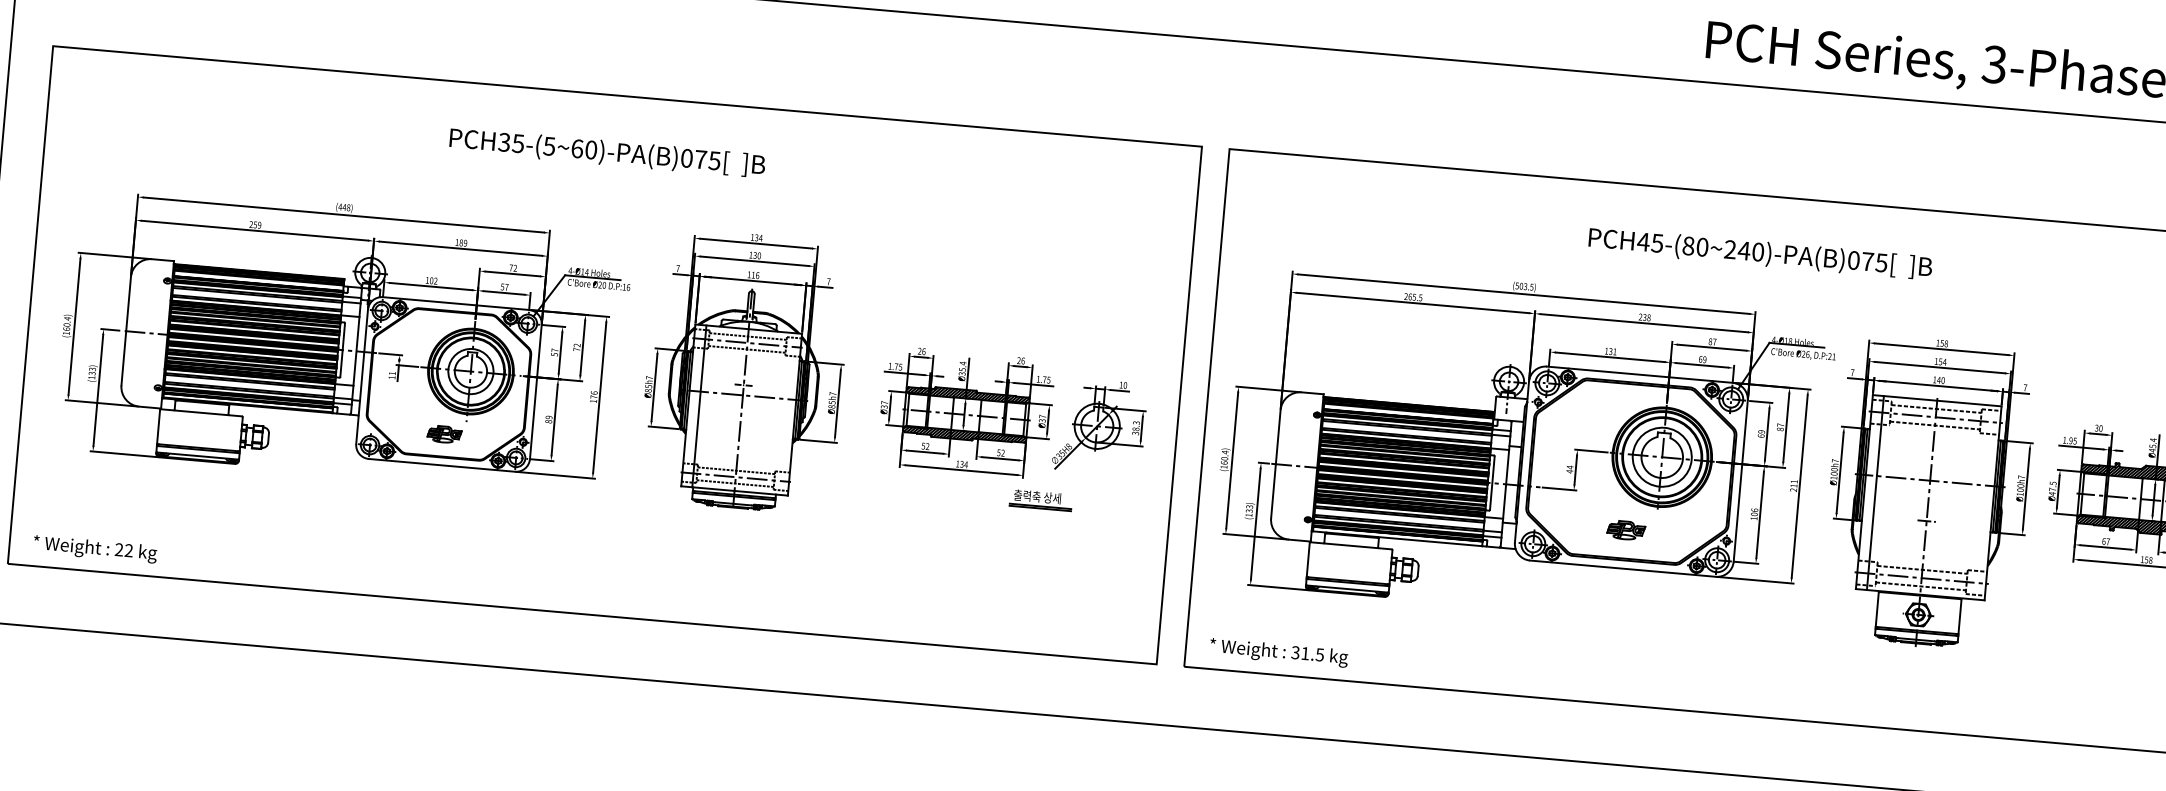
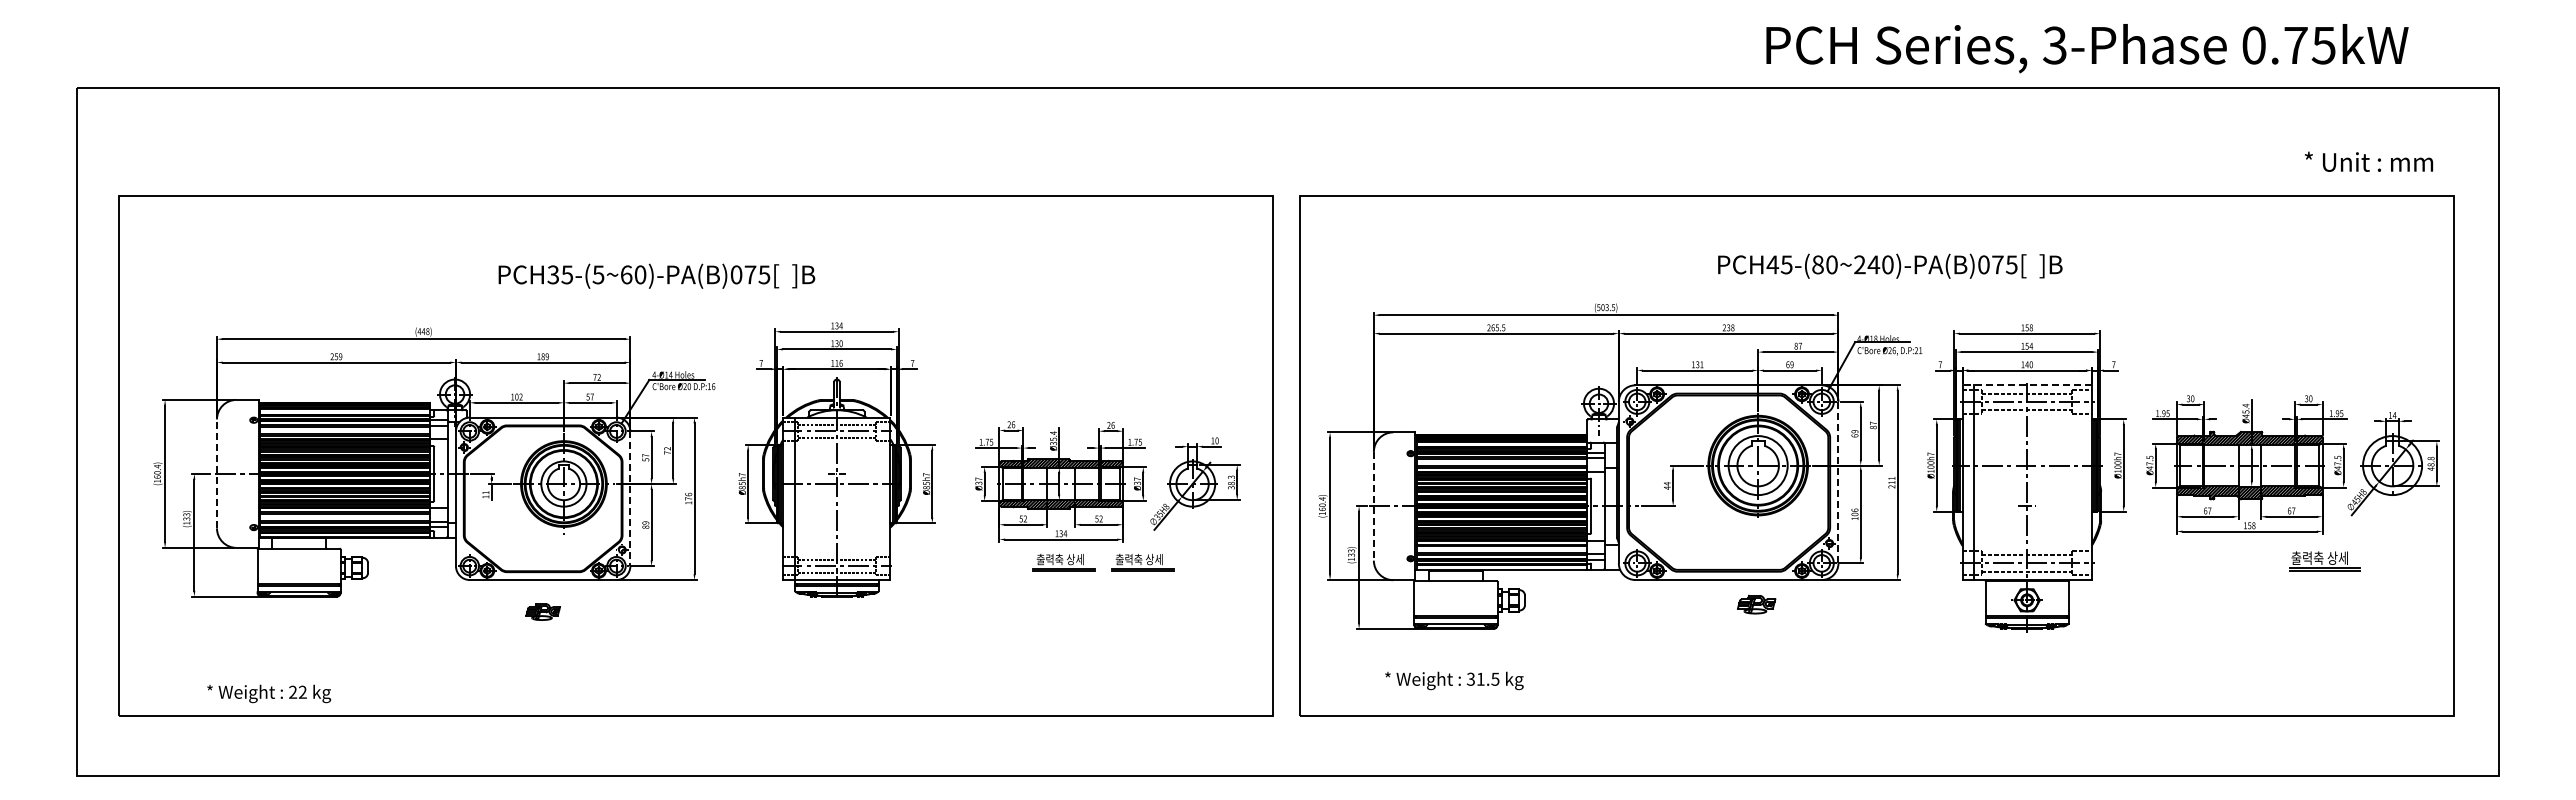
text: (607, 152) -> (656, 275), moved
text: (1760, 252) -> (1890, 265), moved
line: (125, 330) -> (216, 473), solid -> dashed
line: (535, 392) -> (630, 499), solid -> dashed
line: (1937, 400) -> (2027, 385), solid -> dashed
part: (443, 433) -> (542, 611), moved
line: (1275, 464) -> (1373, 506), solid -> dashed
line: (1740, 481) -> (1838, 482), solid -> dashed
part: (961, 493) -> (1063, 562), added
part: (1626, 530) -> (1756, 604), moved
text: (95, 548) -> (269, 693), moved
text: (1279, 652) -> (1454, 680), moved

